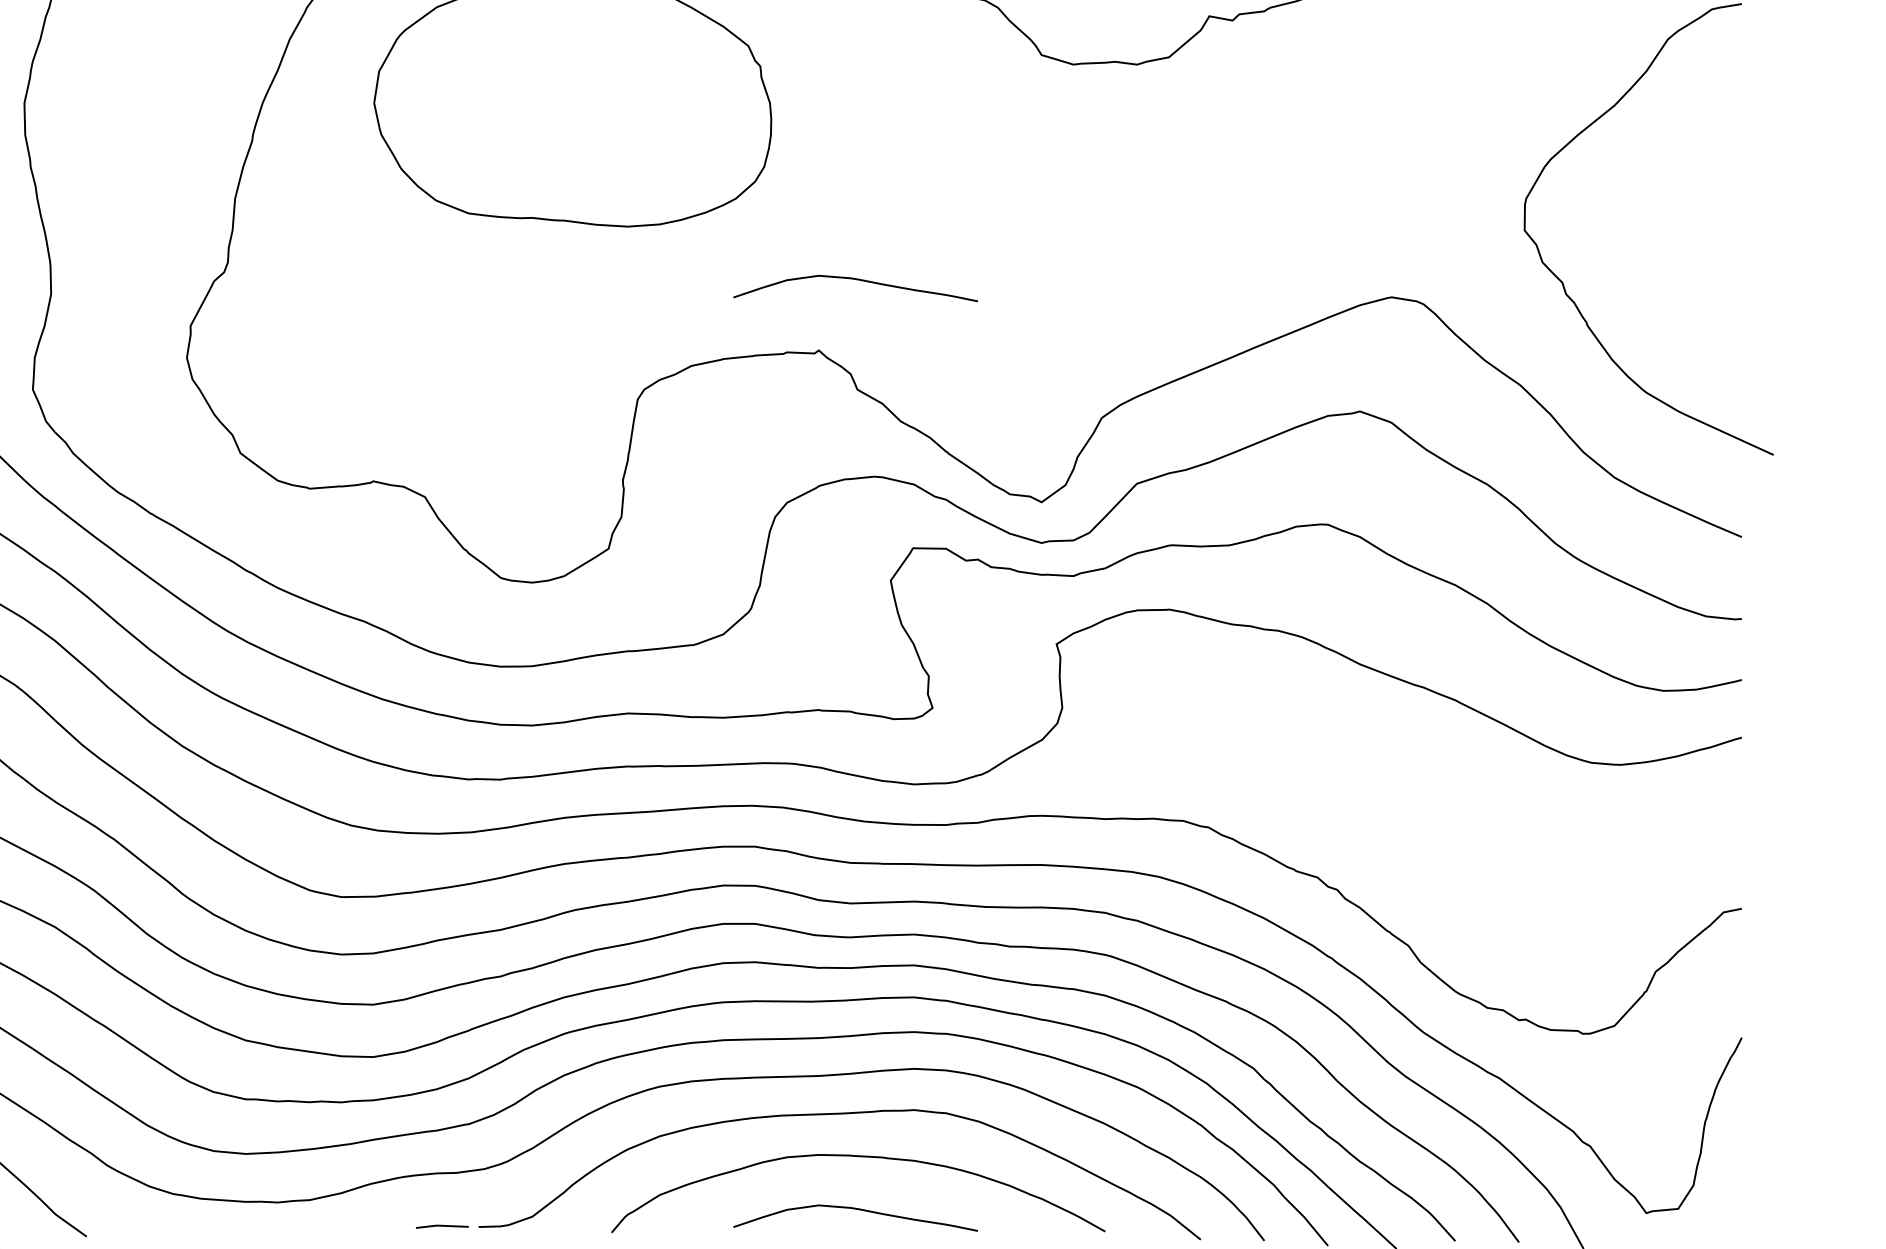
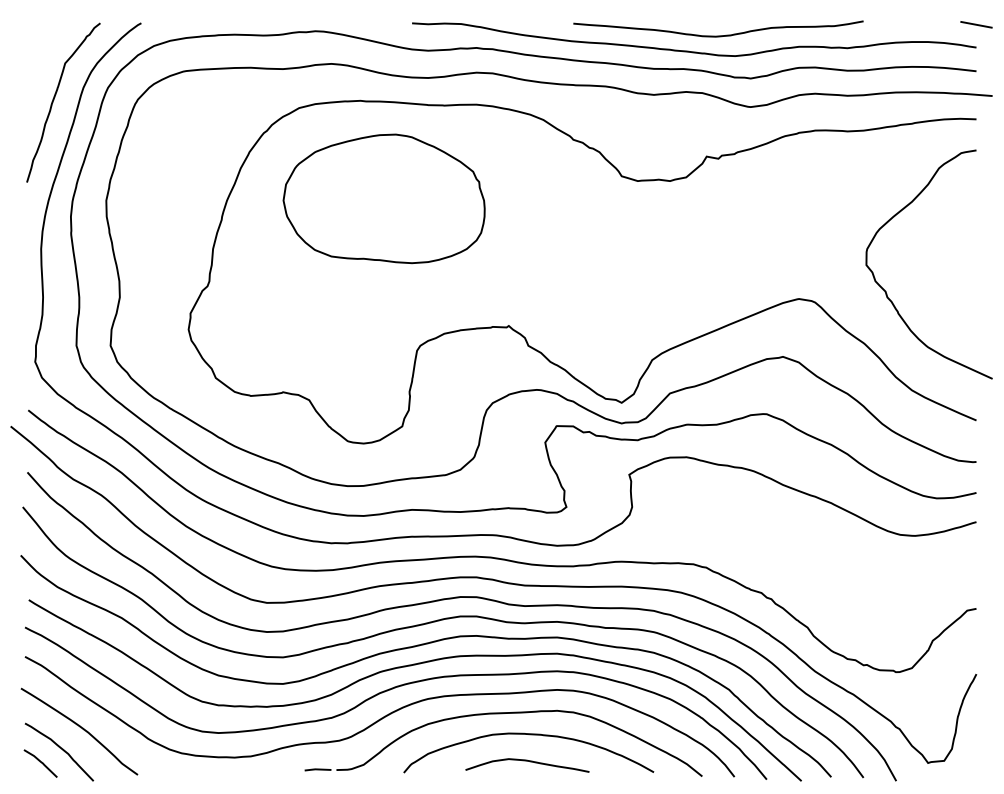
curve: (855, 280) -> (527, 290), removed

